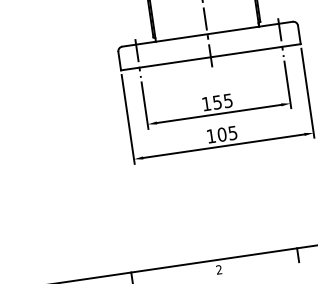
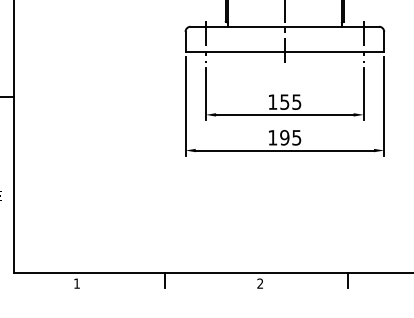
text: (221, 134) -> (284, 137), 105 -> 195

